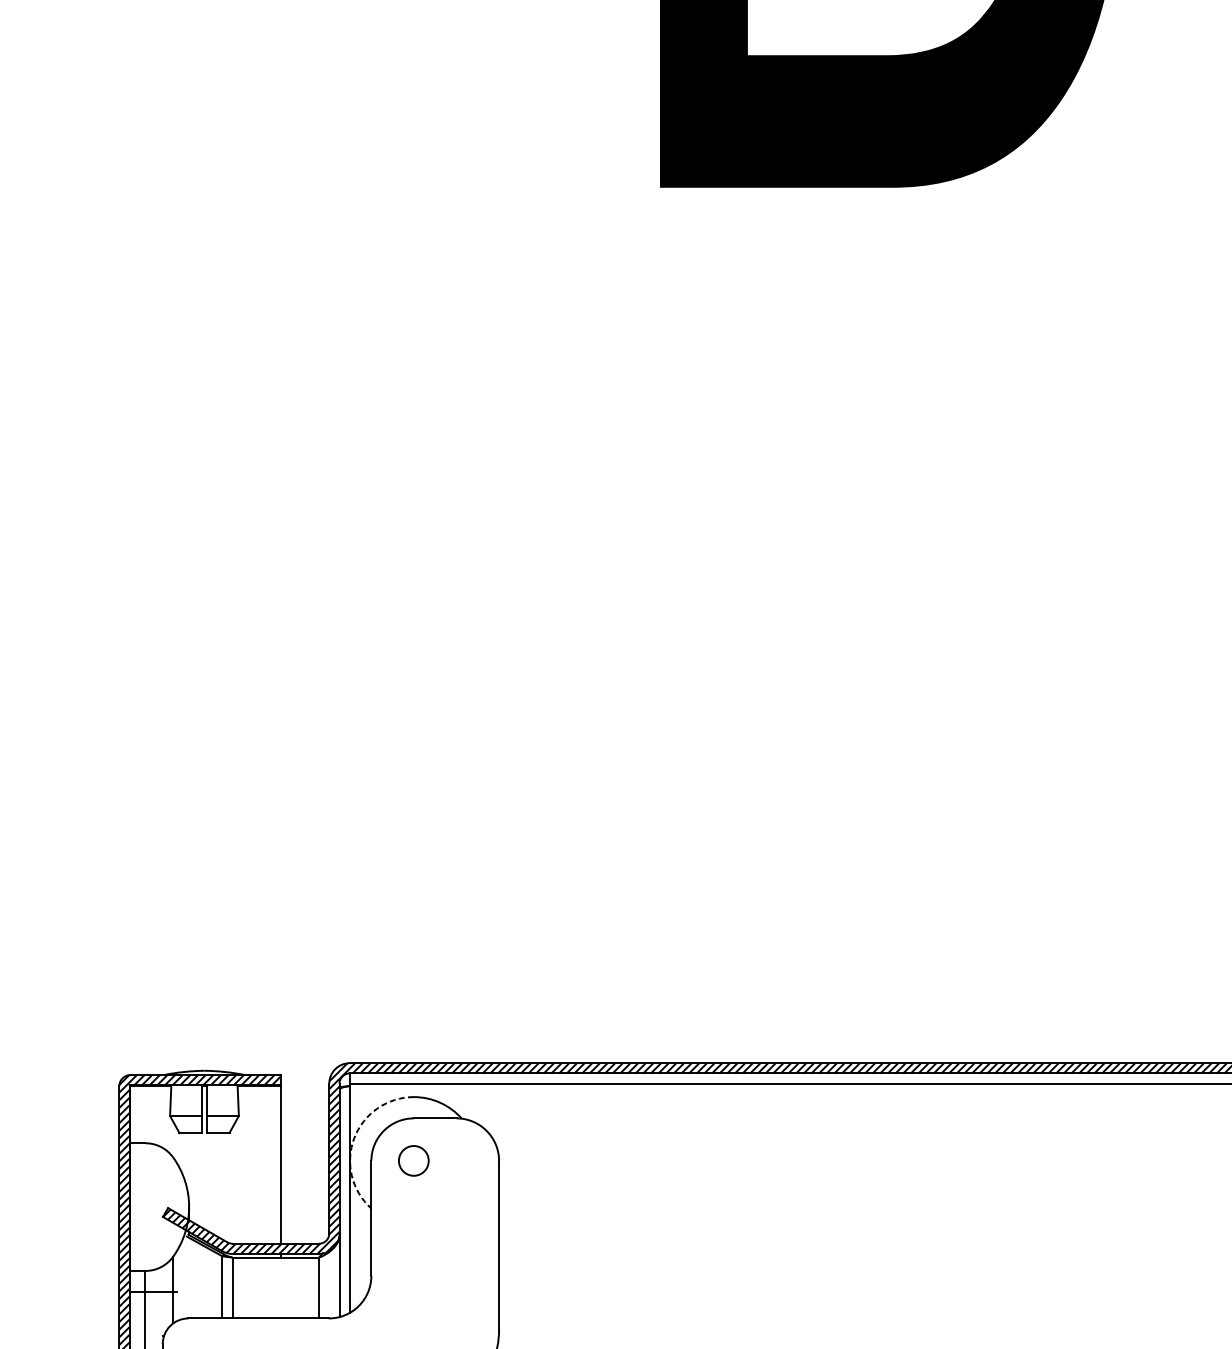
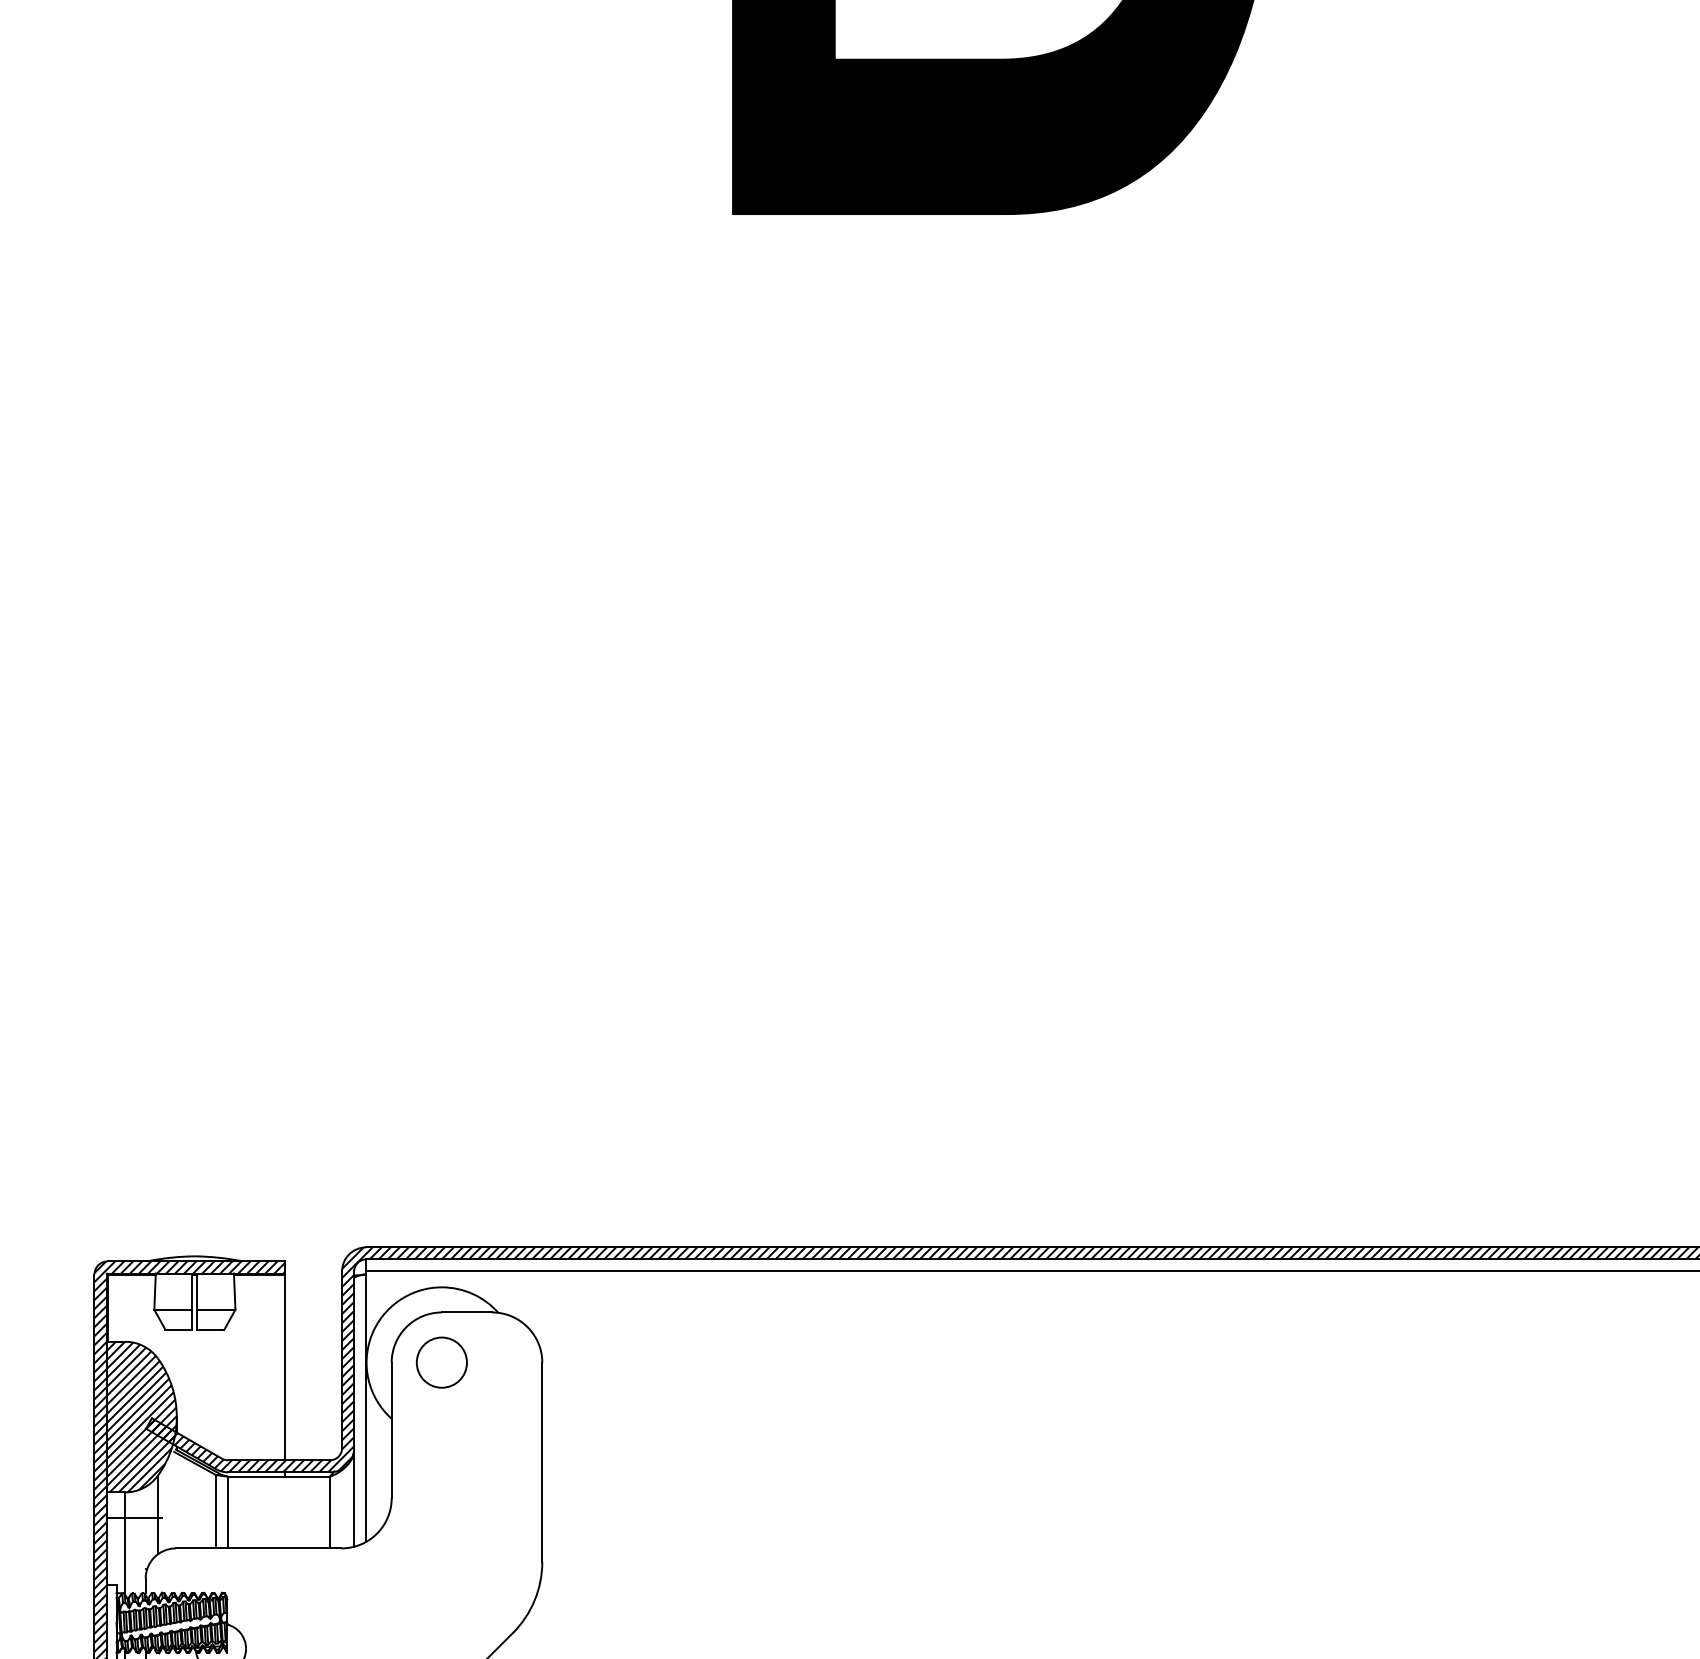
arc: (354, 1137) -> (371, 1335), dashed -> solid
circle: (413, 1160) -> (441, 1362), size x1.43
hatch: (159, 1206) -> (141, 1416), added

